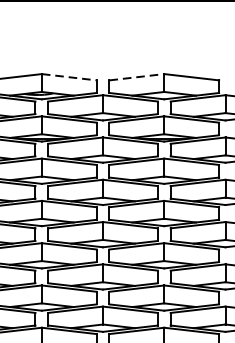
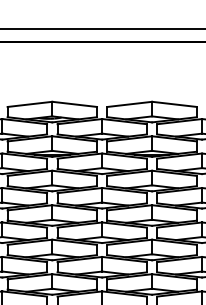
line: (70, 77) -> (75, 104), dashed -> solid
line: (137, 77) -> (130, 104), dashed -> solid

